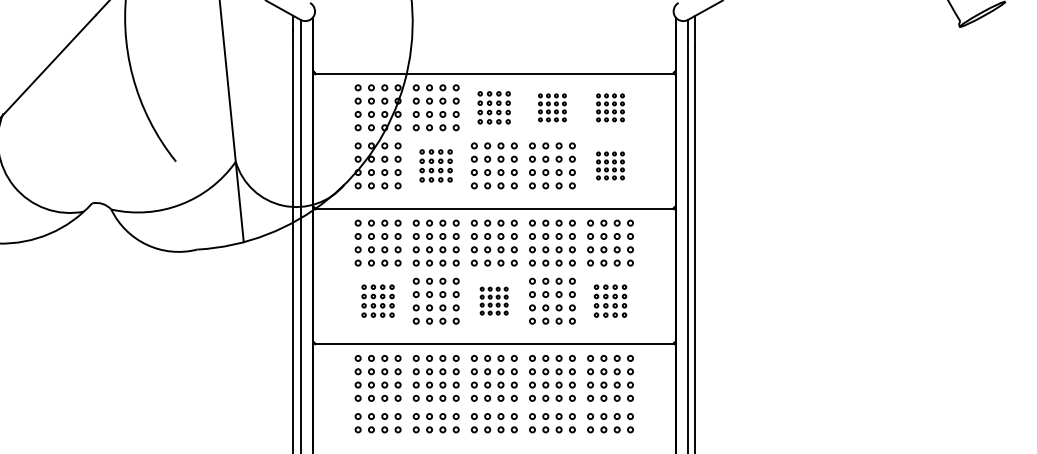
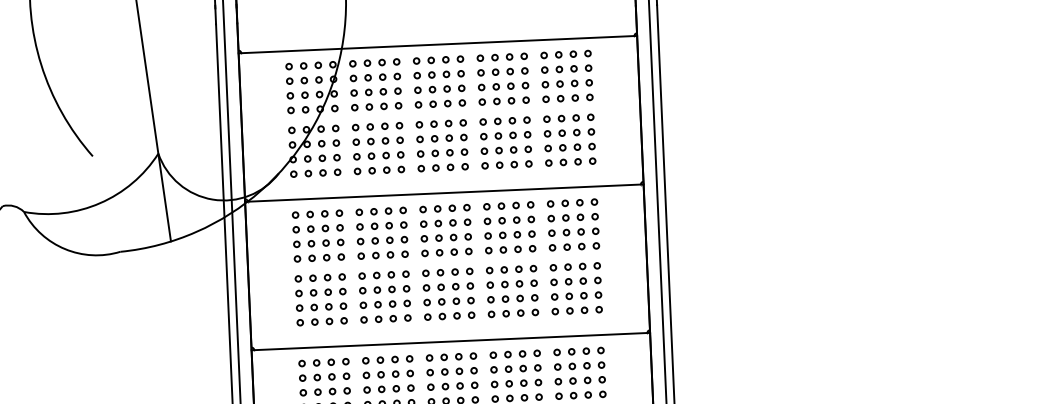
part: (493, 107) -> (438, 81), size x1.43
part: (552, 107) -> (503, 78), size x1.67
part: (610, 107) -> (566, 76), size x1.67
part: (435, 165) -> (377, 148), size x1.43
part: (610, 165) -> (569, 139), size x1.67
part: (377, 300) -> (320, 299), size x1.43
part: (493, 300) -> (447, 293), size x1.67
part: (610, 300) -> (576, 287), size x1.43

